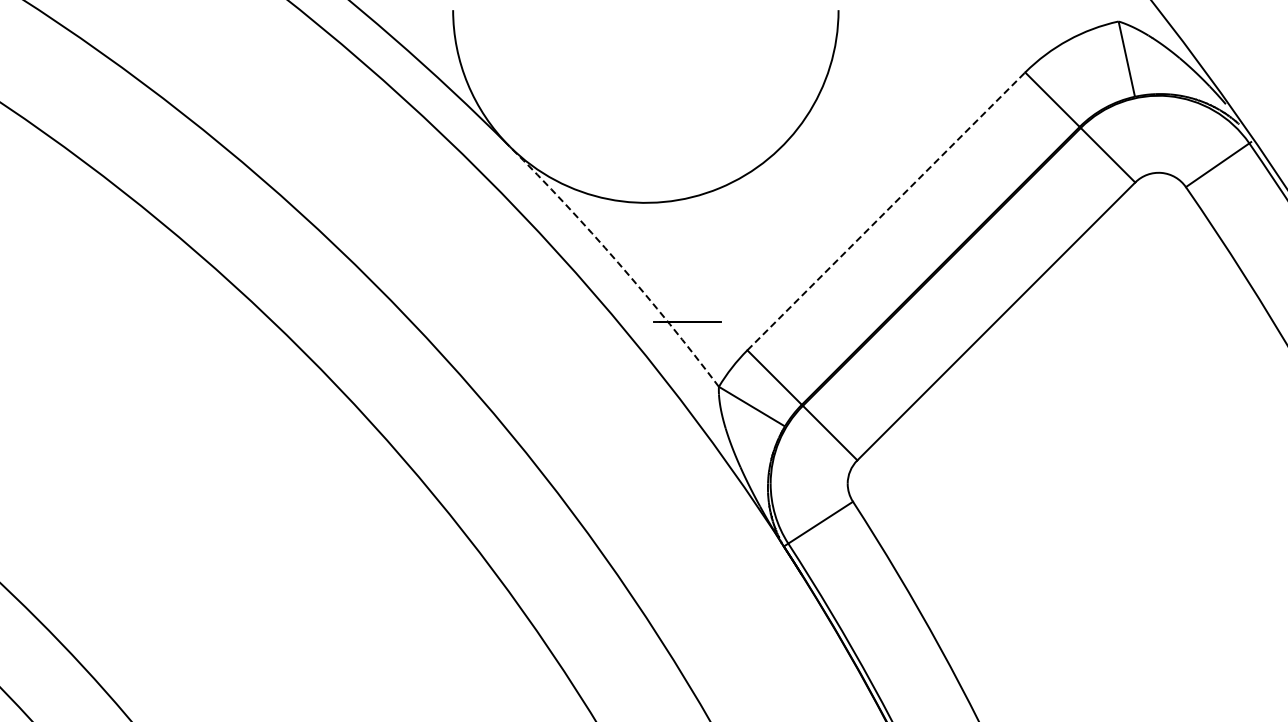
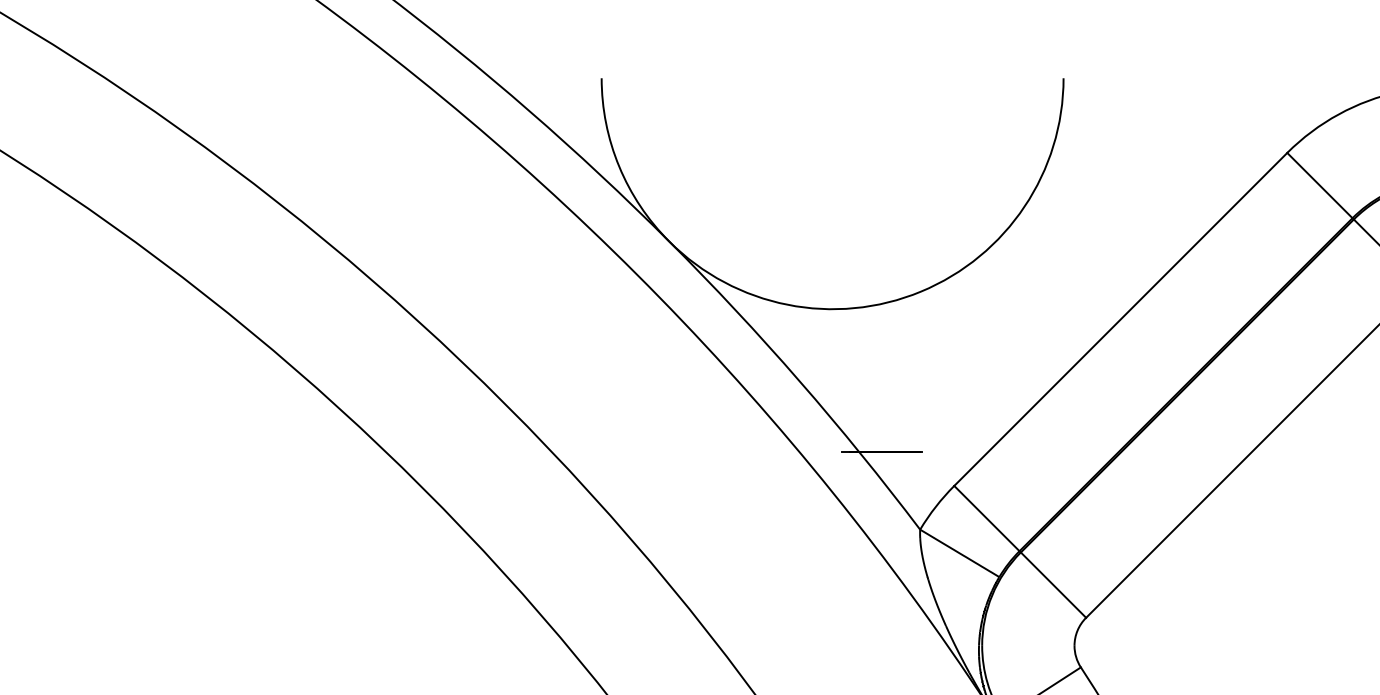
line: (886, 211) -> (1121, 319), dashed -> solid
arc: (618, 263) -> (799, 381), dashed -> solid

